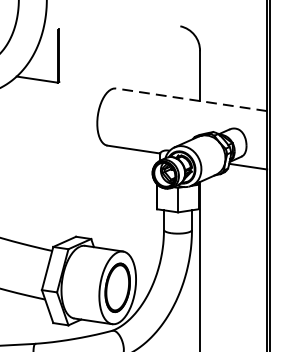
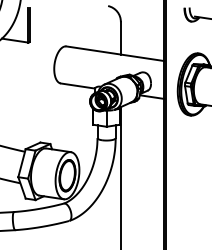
line: (191, 99) -> (115, 53), dashed -> solid

